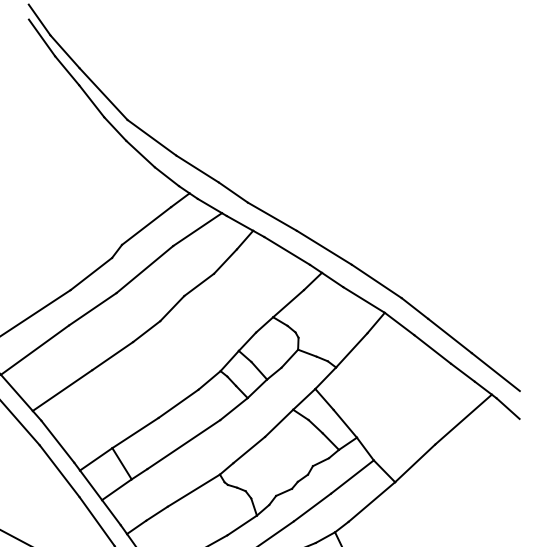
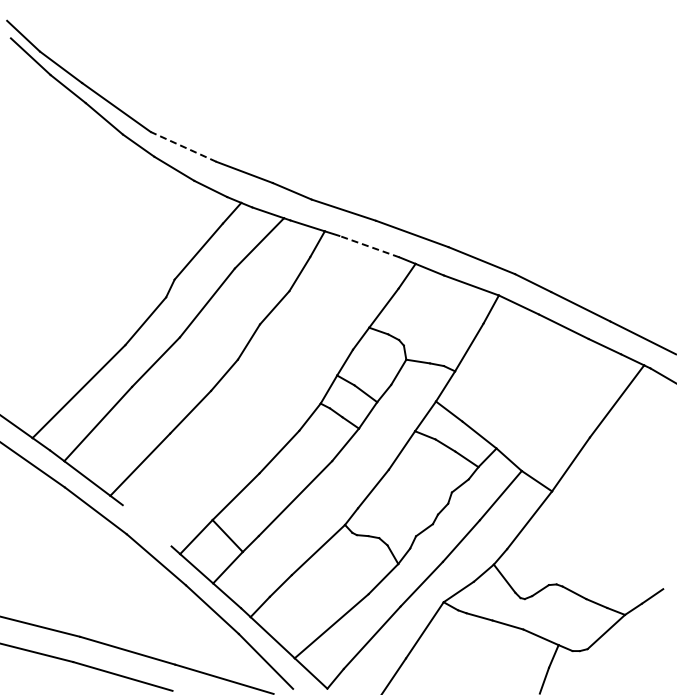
line: (151, 137) -> (183, 146), solid -> dashed
line: (287, 250) -> (369, 246), solid -> dashed
line: (57, 441) -> (146, 525), removed

